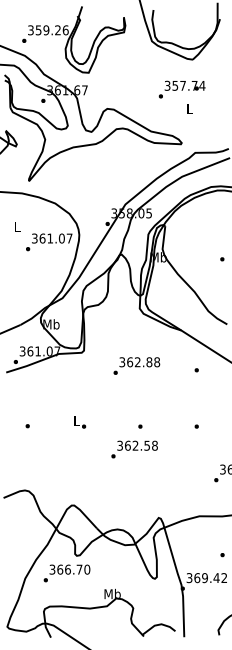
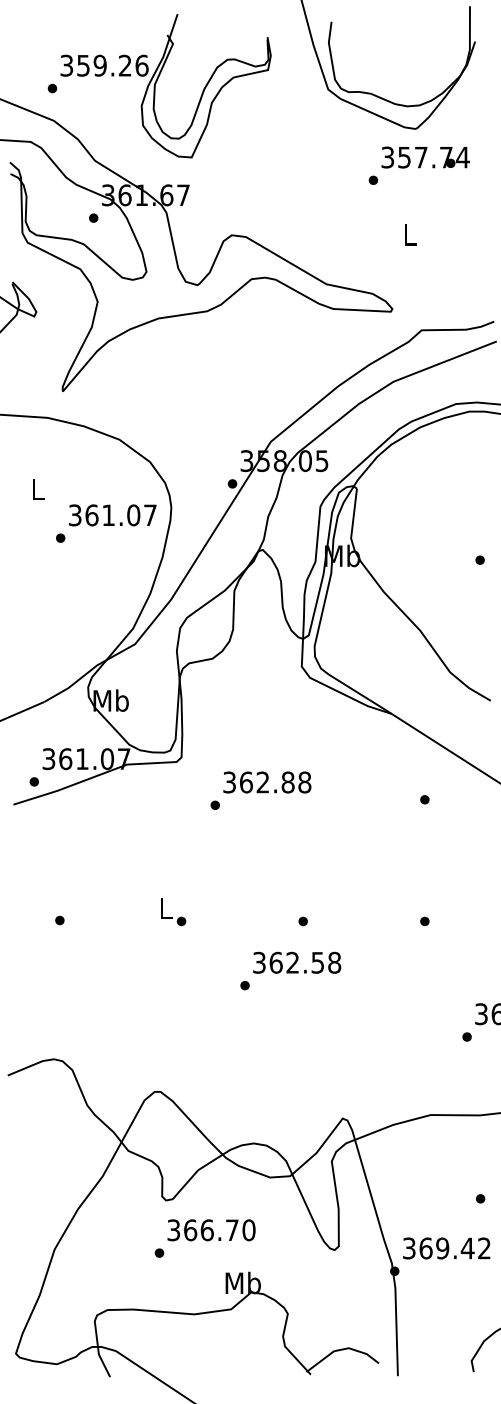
text: (181, 89) -> (417, 165), moved
text: (136, 365) -> (260, 789), moved
text: (66, 573) -> (204, 1238), moved

